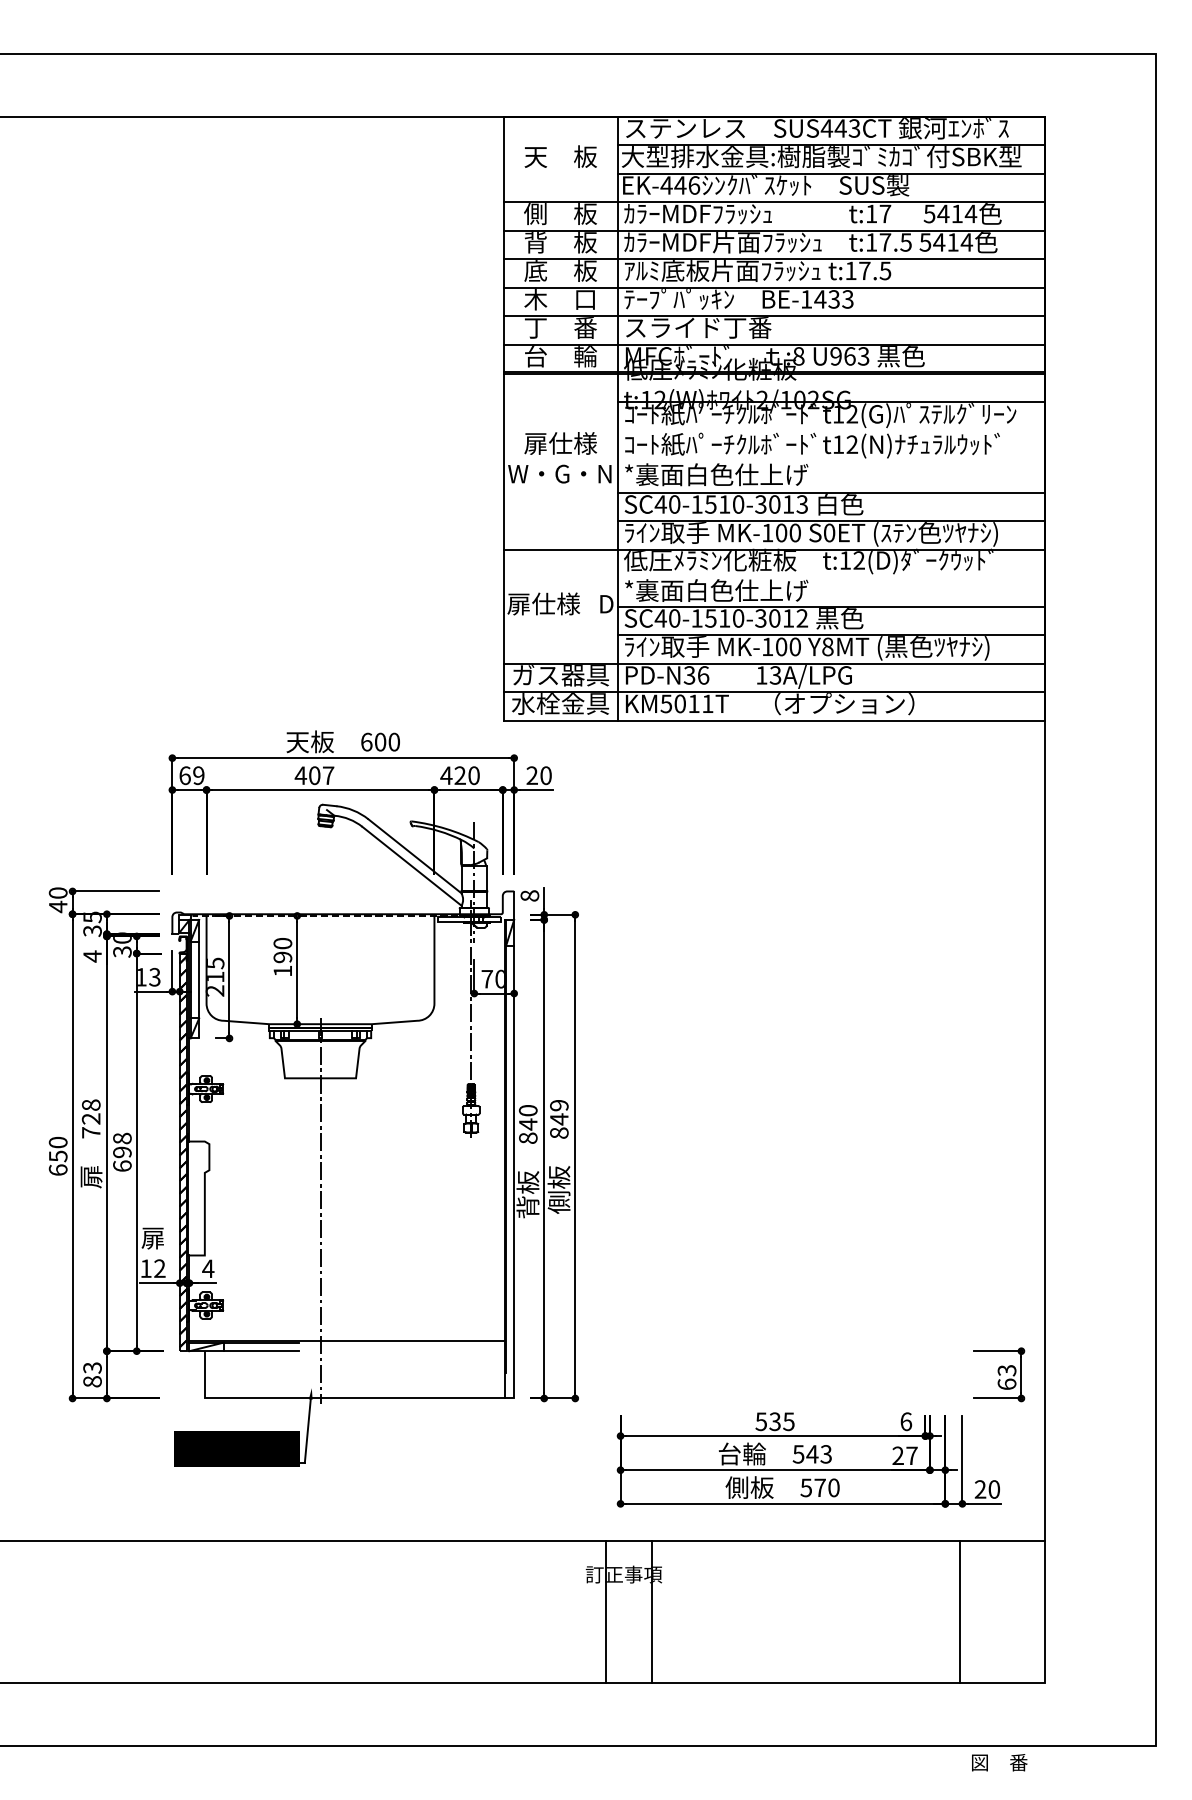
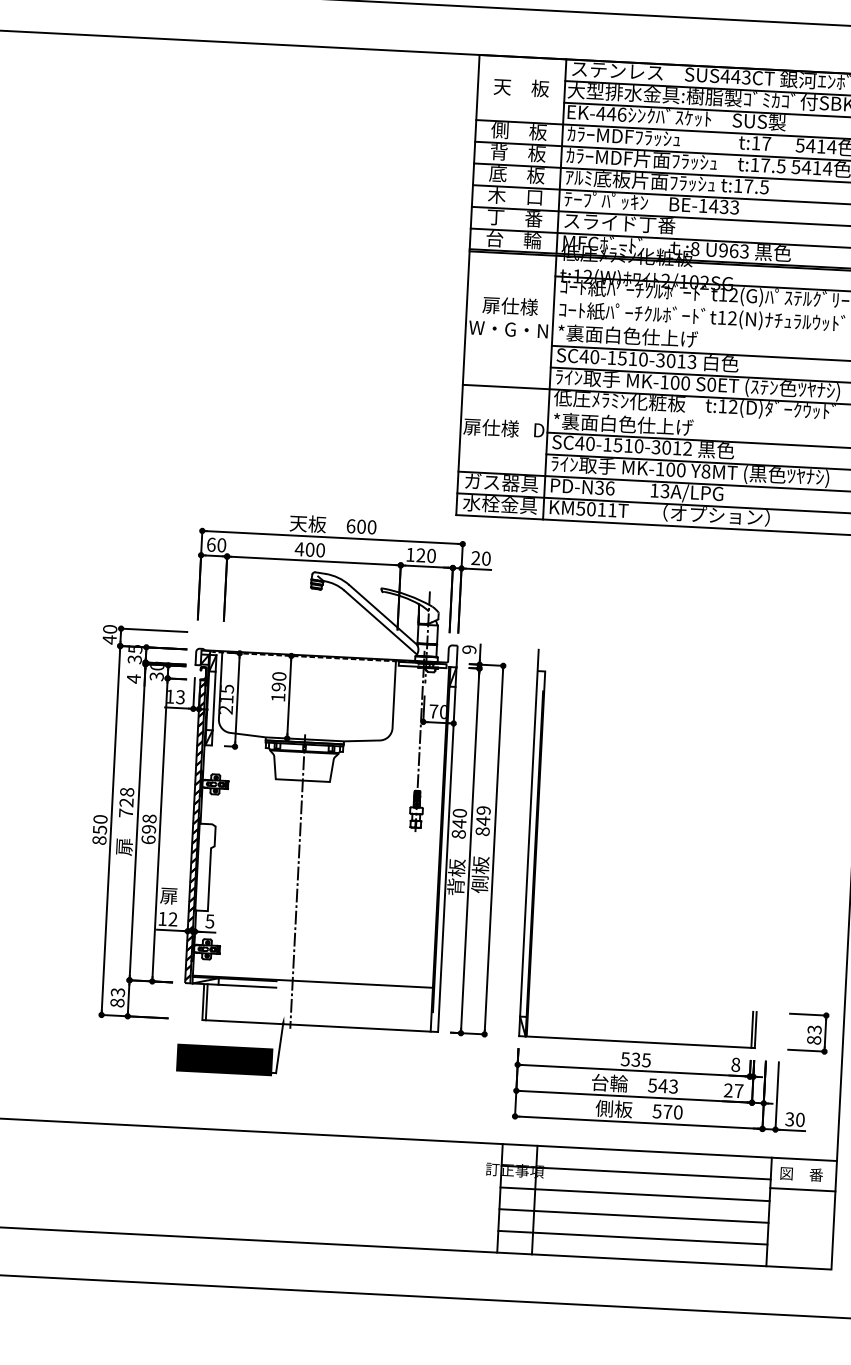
text: (198, 775) -> (221, 545), 69 -> 60
text: (328, 775) -> (320, 550), 407 -> 400
text: (446, 775) -> (410, 554), 420 -> 120
text: (529, 895) -> (469, 649), 8 -> 9
part: (631, 1144) -> (537, 843), added
text: (57, 1169) -> (98, 839), 650 -> 850
text: (208, 1268) -> (210, 921), 4 -> 5
line: (209, 1374) -> (206, 1001), added
text: (1006, 1384) -> (813, 1040), 63 -> 83
text: (906, 1421) -> (736, 1064), 6 -> 8
text: (980, 1489) -> (789, 1119), 20 -> 30
line: (782, 1569) -> (635, 1172), added
line: (1001, 1580) -> (802, 1189), added
line: (782, 1597) -> (634, 1194), added
line: (782, 1626) -> (633, 1216), added
line: (782, 1654) -> (632, 1237), added
text: (999, 1762) -> (801, 1174), moved

